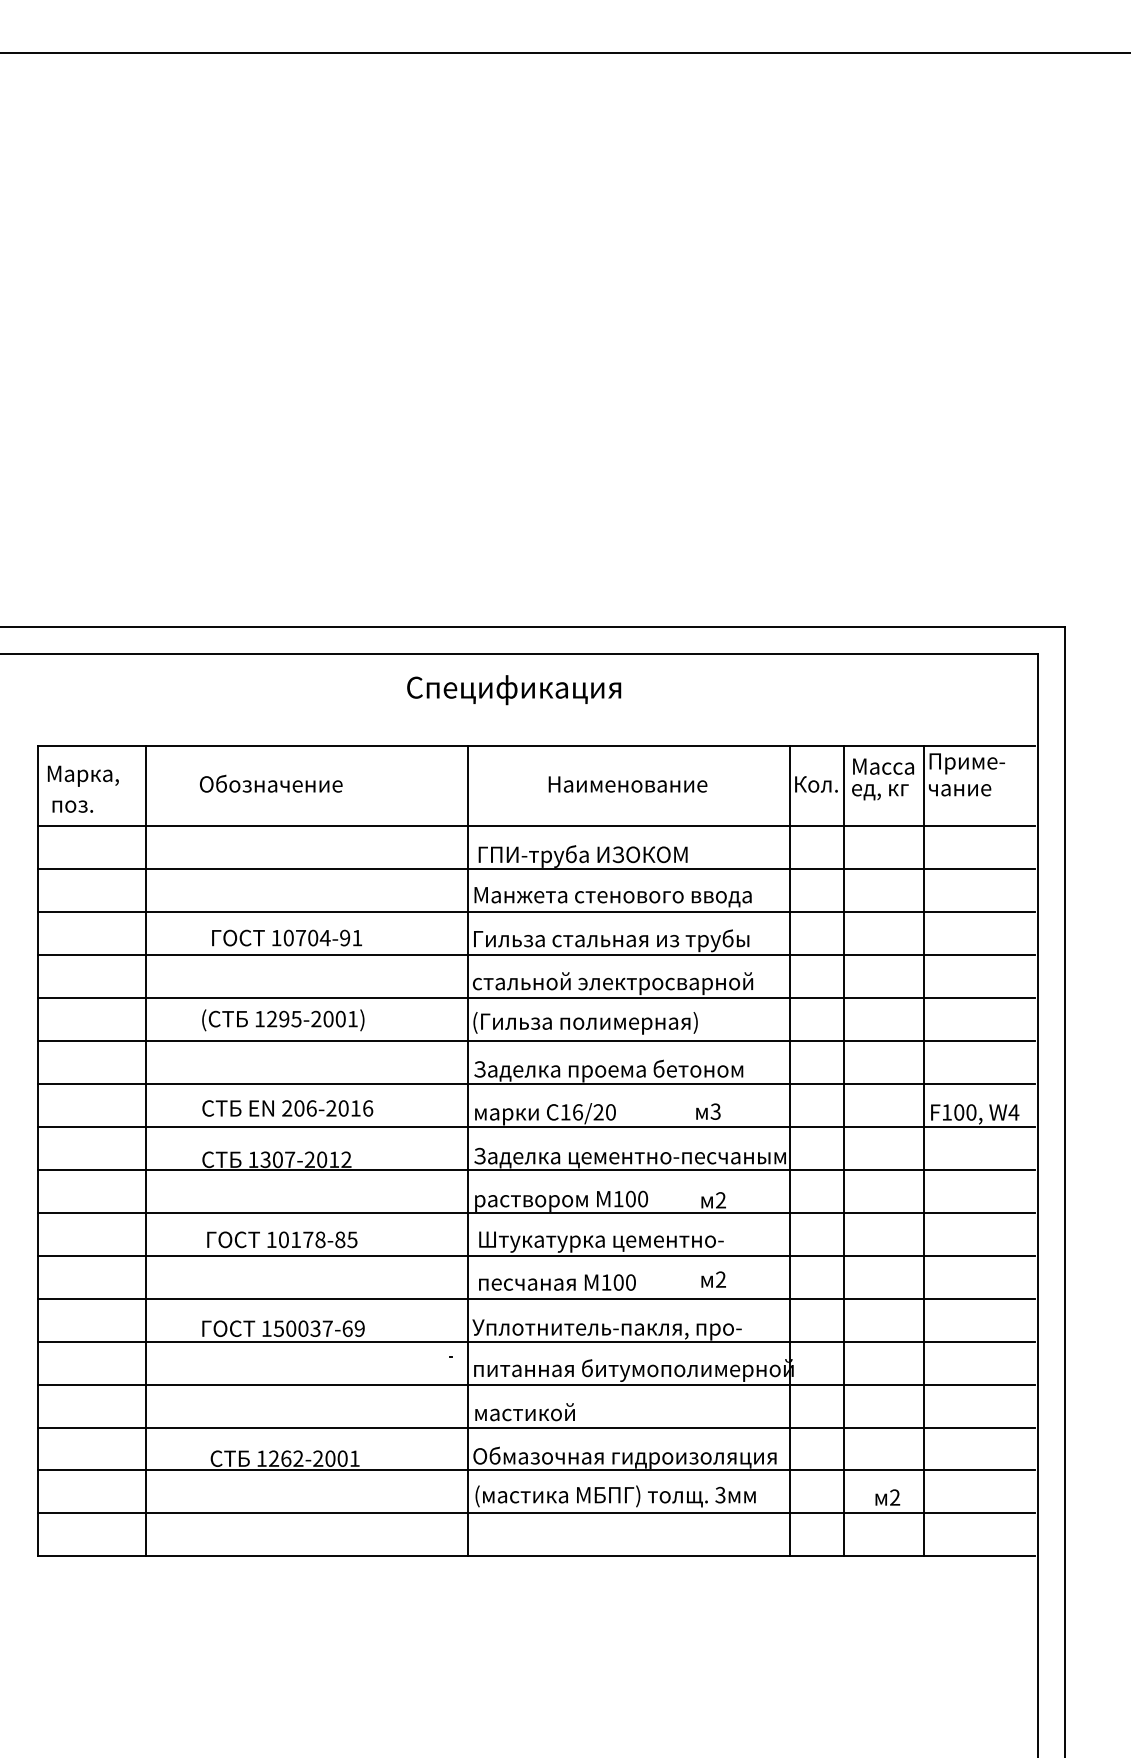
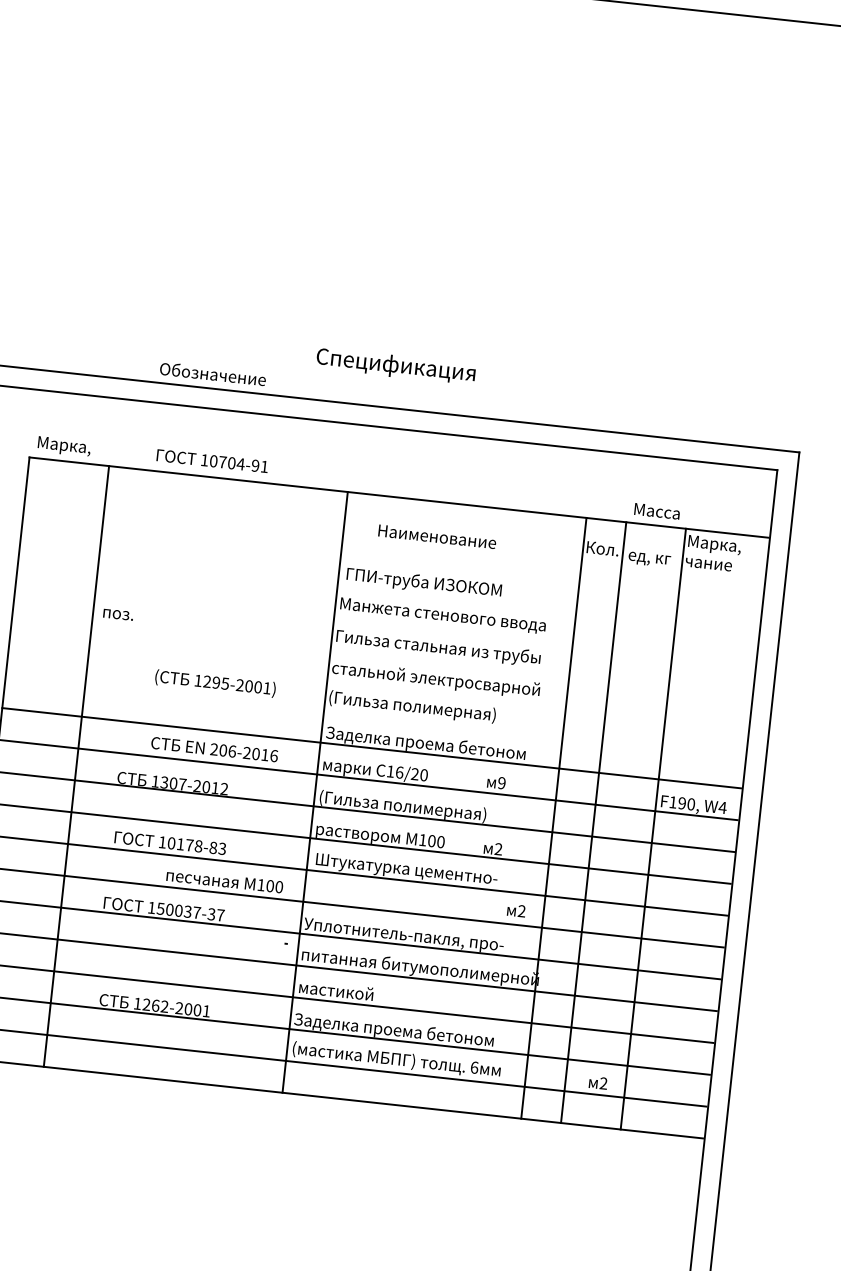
text: (514, 690) -> (396, 366), moved
text: (968, 763) -> (717, 545), Приме- -> Марка,
text: (883, 766) -> (657, 511), moved
text: (82, 775) -> (63, 446), moved
text: (271, 783) -> (213, 373), moved
text: (627, 784) -> (436, 536), moved
text: (72, 806) -> (118, 614), moved
line: (536, 826) -> (392, 557), removed
line: (536, 869) -> (388, 589), removed
line: (536, 912) -> (385, 621), removed
text: (286, 937) -> (212, 460), moved
line: (536, 955) -> (381, 653), removed
line: (536, 997) -> (378, 684), removed
text: (283, 1020) -> (215, 683), moved
line: (536, 1040) -> (374, 716), removed
text: (287, 1108) -> (214, 749), moved
text: (715, 1111) -> (501, 783), 3 -> 9
text: (959, 1112) -> (682, 803), F100, -> F190,
text: (629, 1157) -> (434, 810), Заделка цементно-песчаным -> (Гильза полимерная)
text: (352, 1239) -> (222, 848), 10178-85 -> 10178-83
text: (713, 1279) -> (516, 910), moved
text: (557, 1282) -> (224, 881), moved
text: (353, 1328) -> (216, 914), 150037-69 -> 150037-37
text: (624, 1457) -> (406, 1032), Обмазочная гидроизоляция -> Заделка проема бетоном
text: (720, 1494) -> (474, 1067), 3 -> 6

